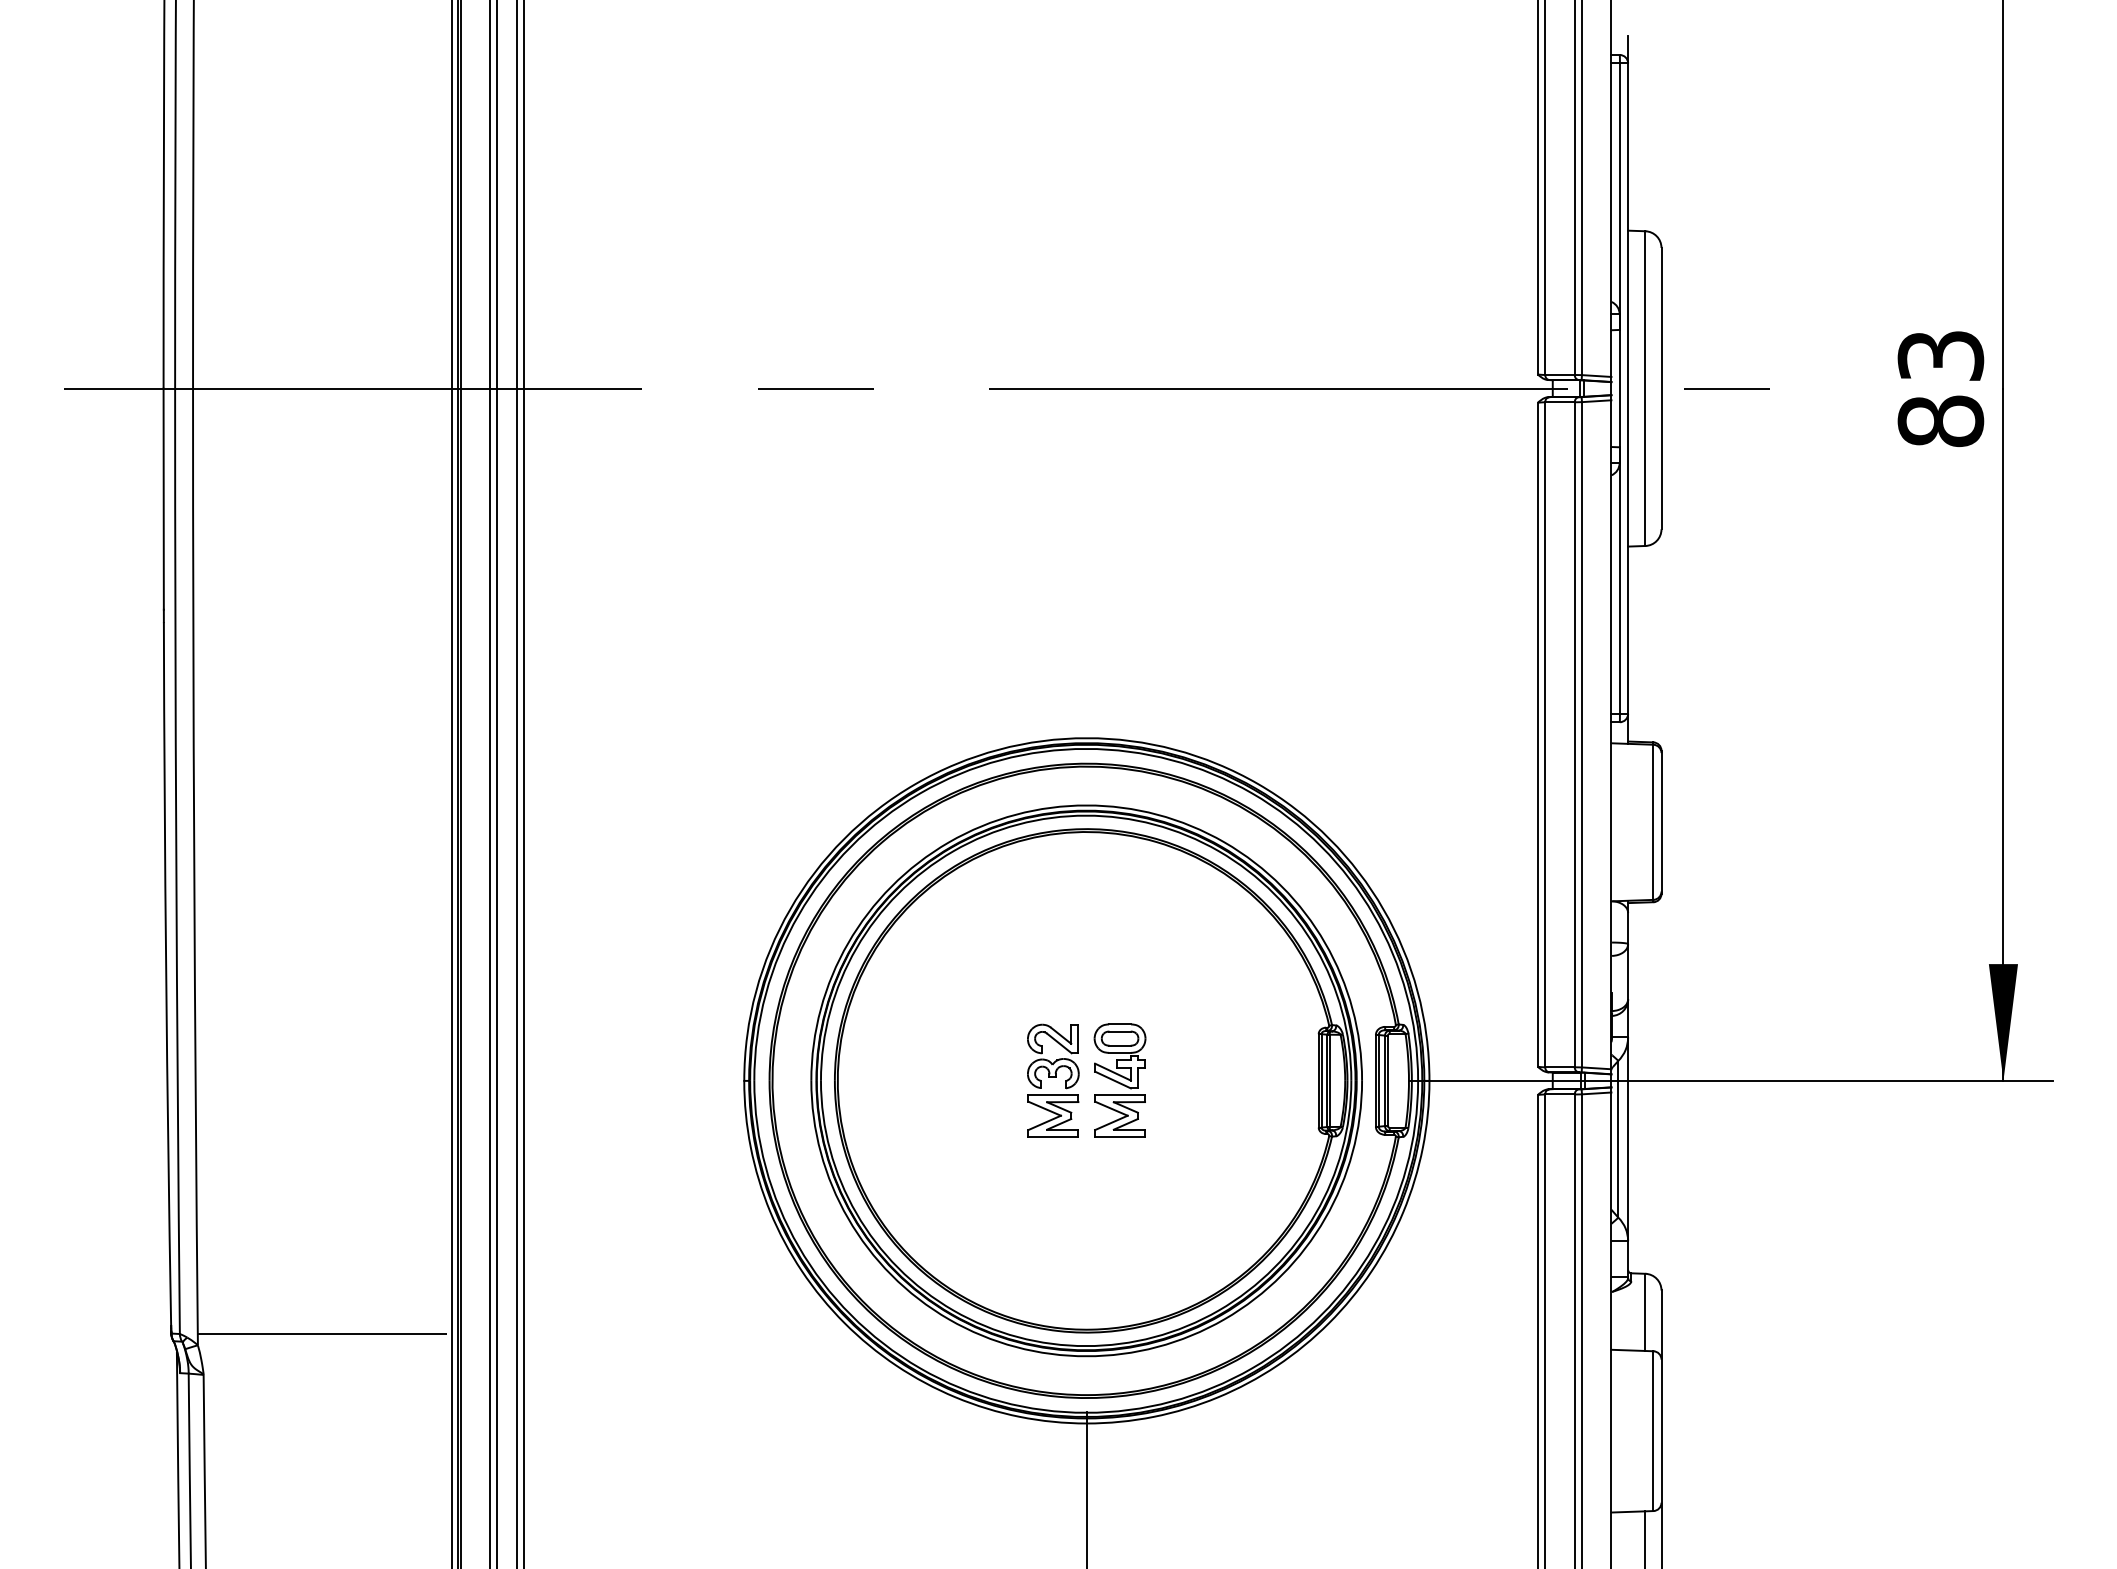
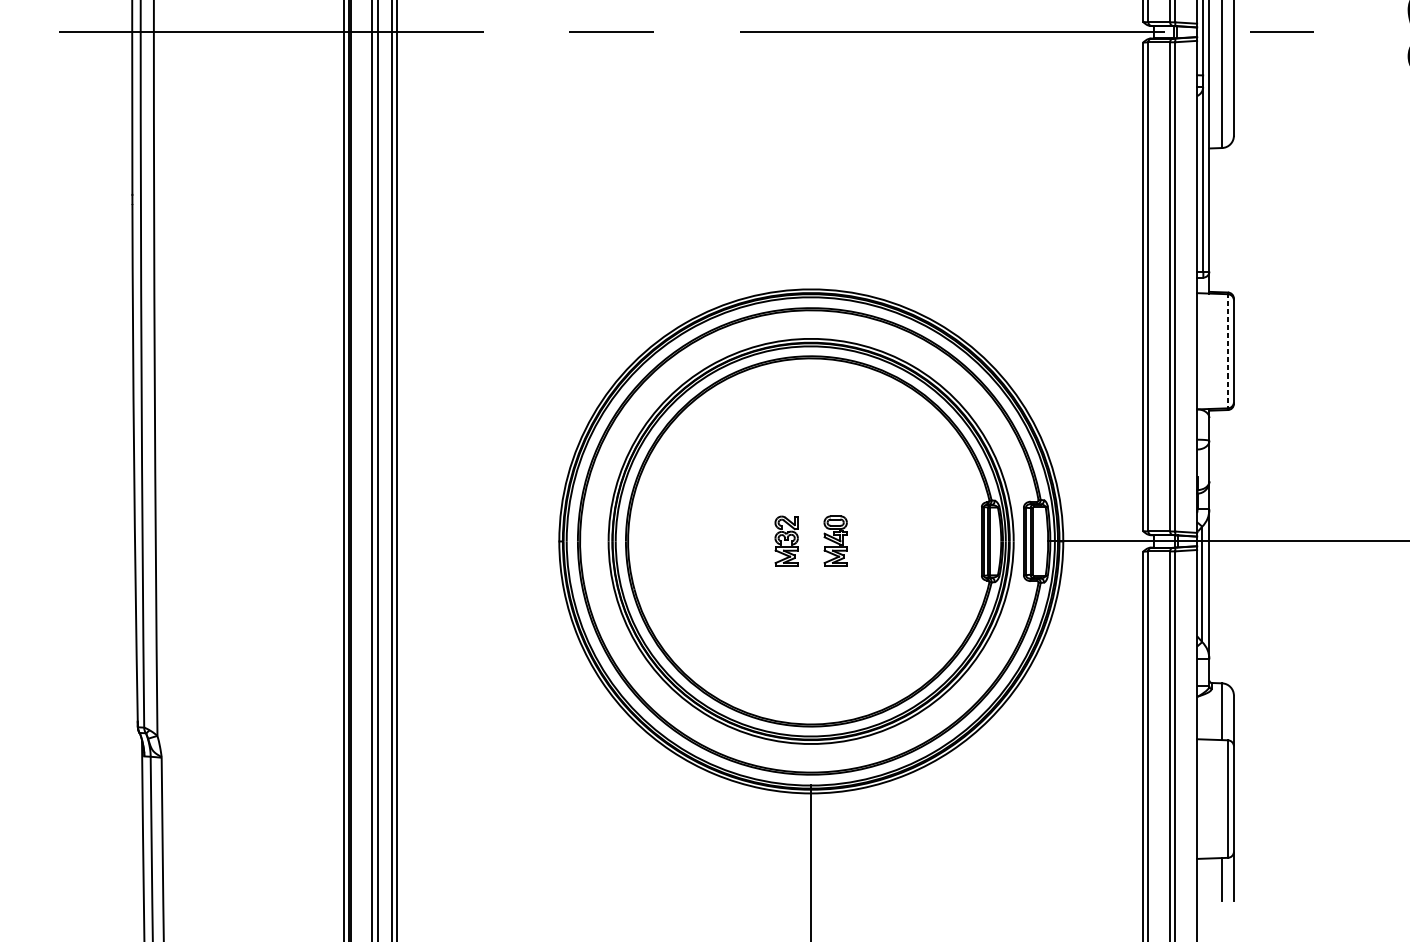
line: (1653, 822) -> (1228, 351), solid -> dashed
part: (1053, 1080) -> (786, 541), size x0.6
part: (1119, 1080) -> (835, 541), size x0.6
line: (322, 1334) -> (249, 727), removed

